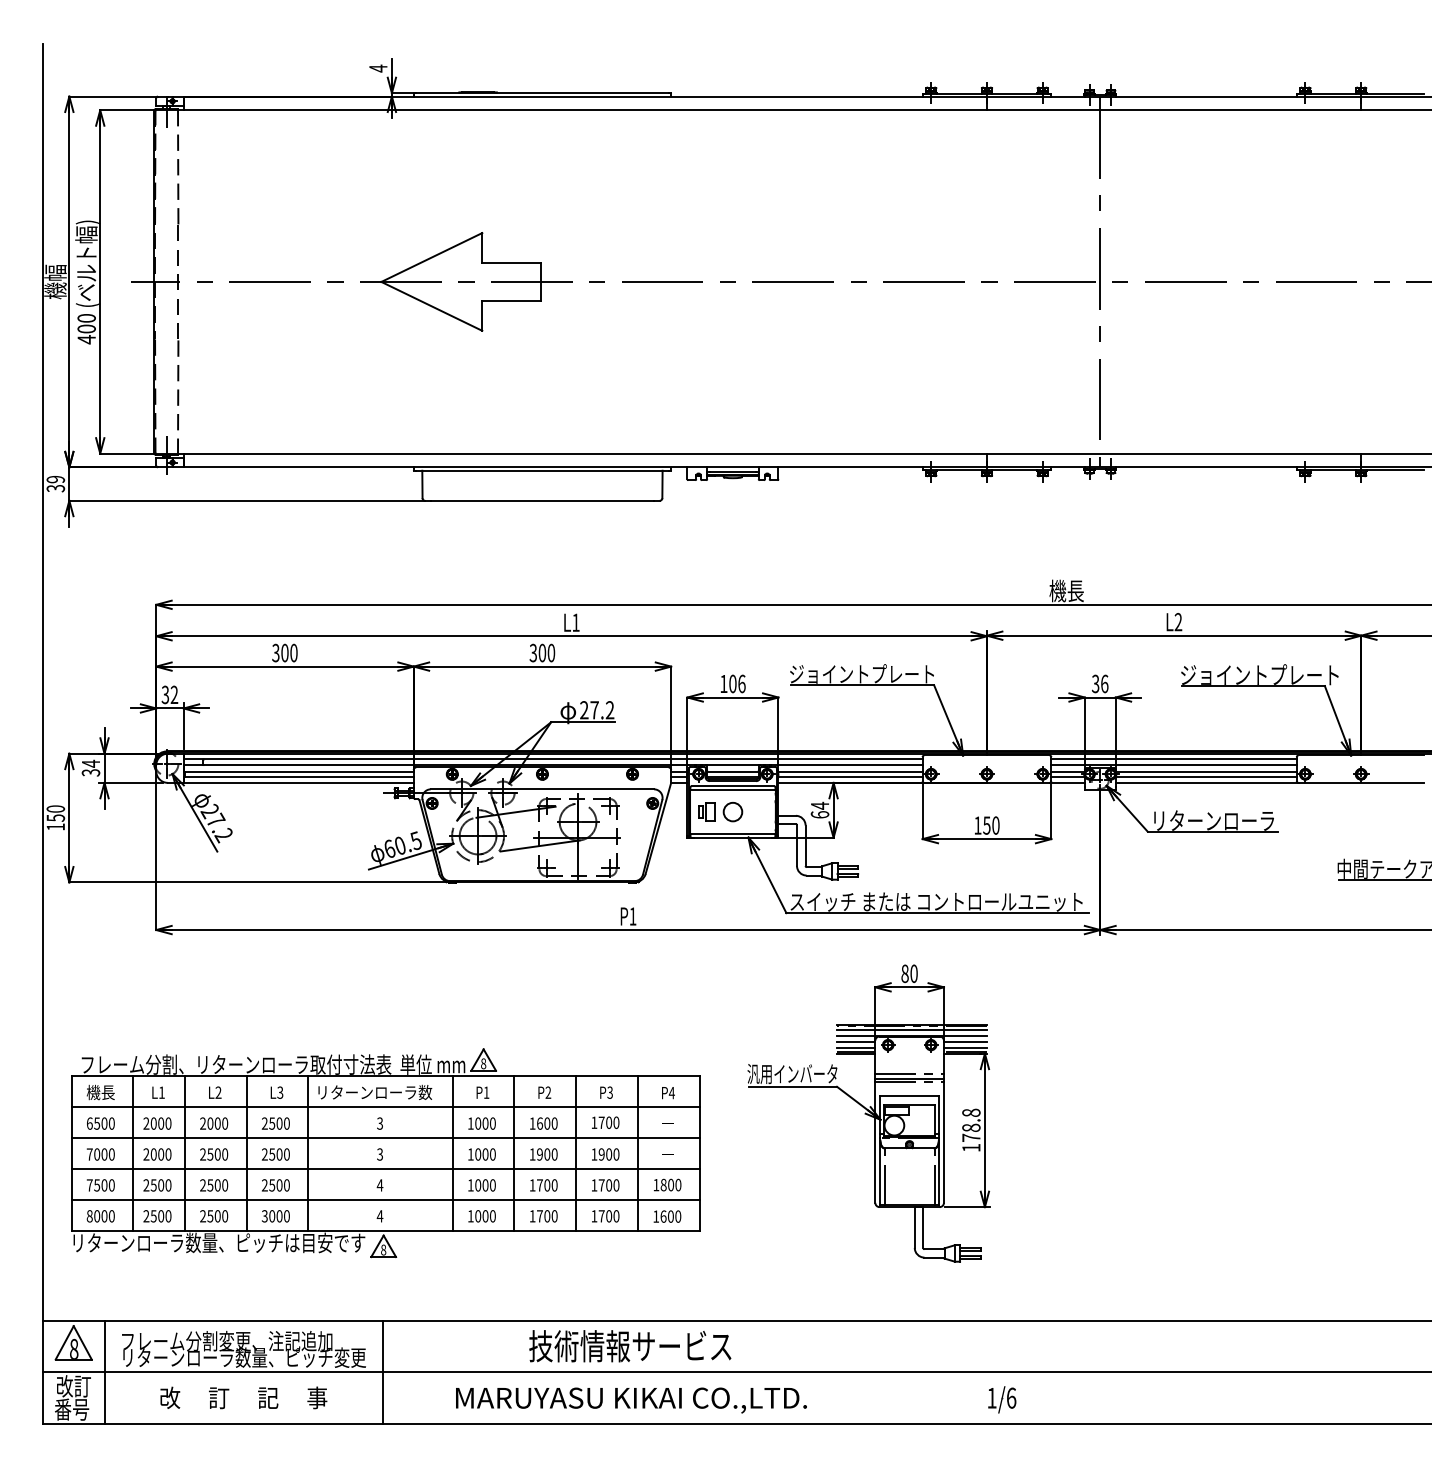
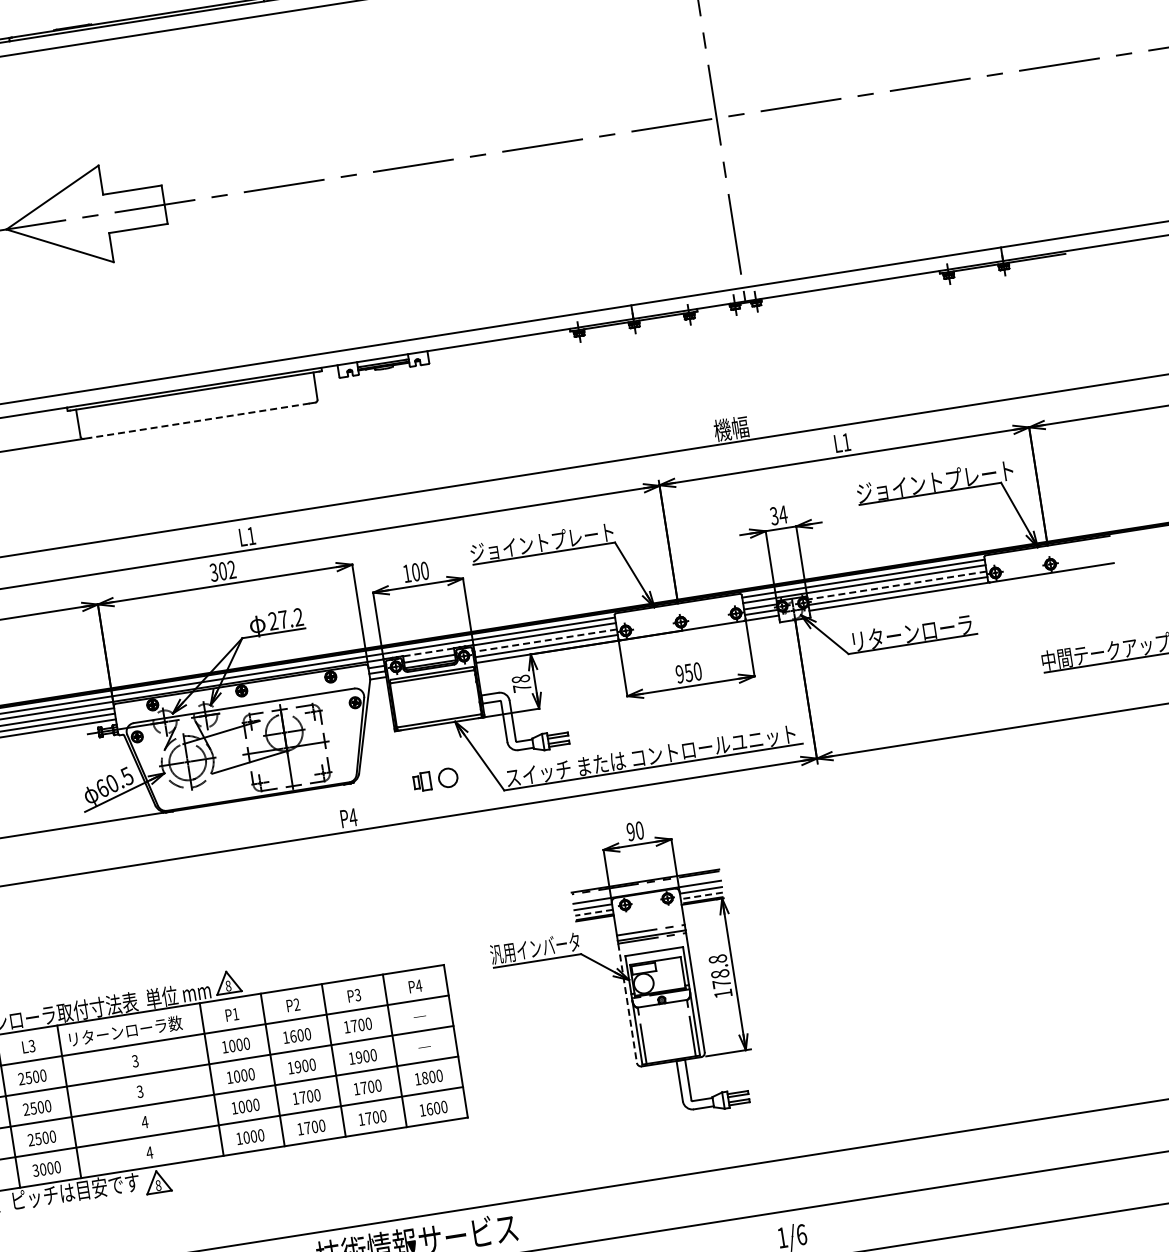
line: (542, 500) -> (199, 420), solid -> dashed
text: (1075, 590) -> (739, 426), 機長 -> 機幅
text: (1178, 621) -> (846, 441), L2 -> L1
text: (551, 653) -> (232, 570), 300 -> 302
text: (741, 683) -> (424, 570), 106 -> 100
text: (1104, 683) -> (783, 514), 36 -> 34
line: (732, 765) -> (428, 652), solid -> dashed
line: (850, 771) -> (545, 640), solid -> dashed
line: (1206, 771) -> (897, 585), solid -> dashed
text: (819, 809) -> (520, 682), 64 -> 78
part: (720, 812) -> (435, 780), moved
text: (977, 825) -> (679, 674), 150 -> 950
text: (632, 916) -> (352, 817), P1 -> P4
text: (904, 973) -> (630, 831), 80 -> 90
line: (911, 1030) -> (646, 887), removed
line: (855, 1047) -> (593, 912), solid -> dashed
line: (964, 1047) -> (701, 895), solid -> dashed
line: (875, 1143) -> (627, 1004), solid -> dashed

